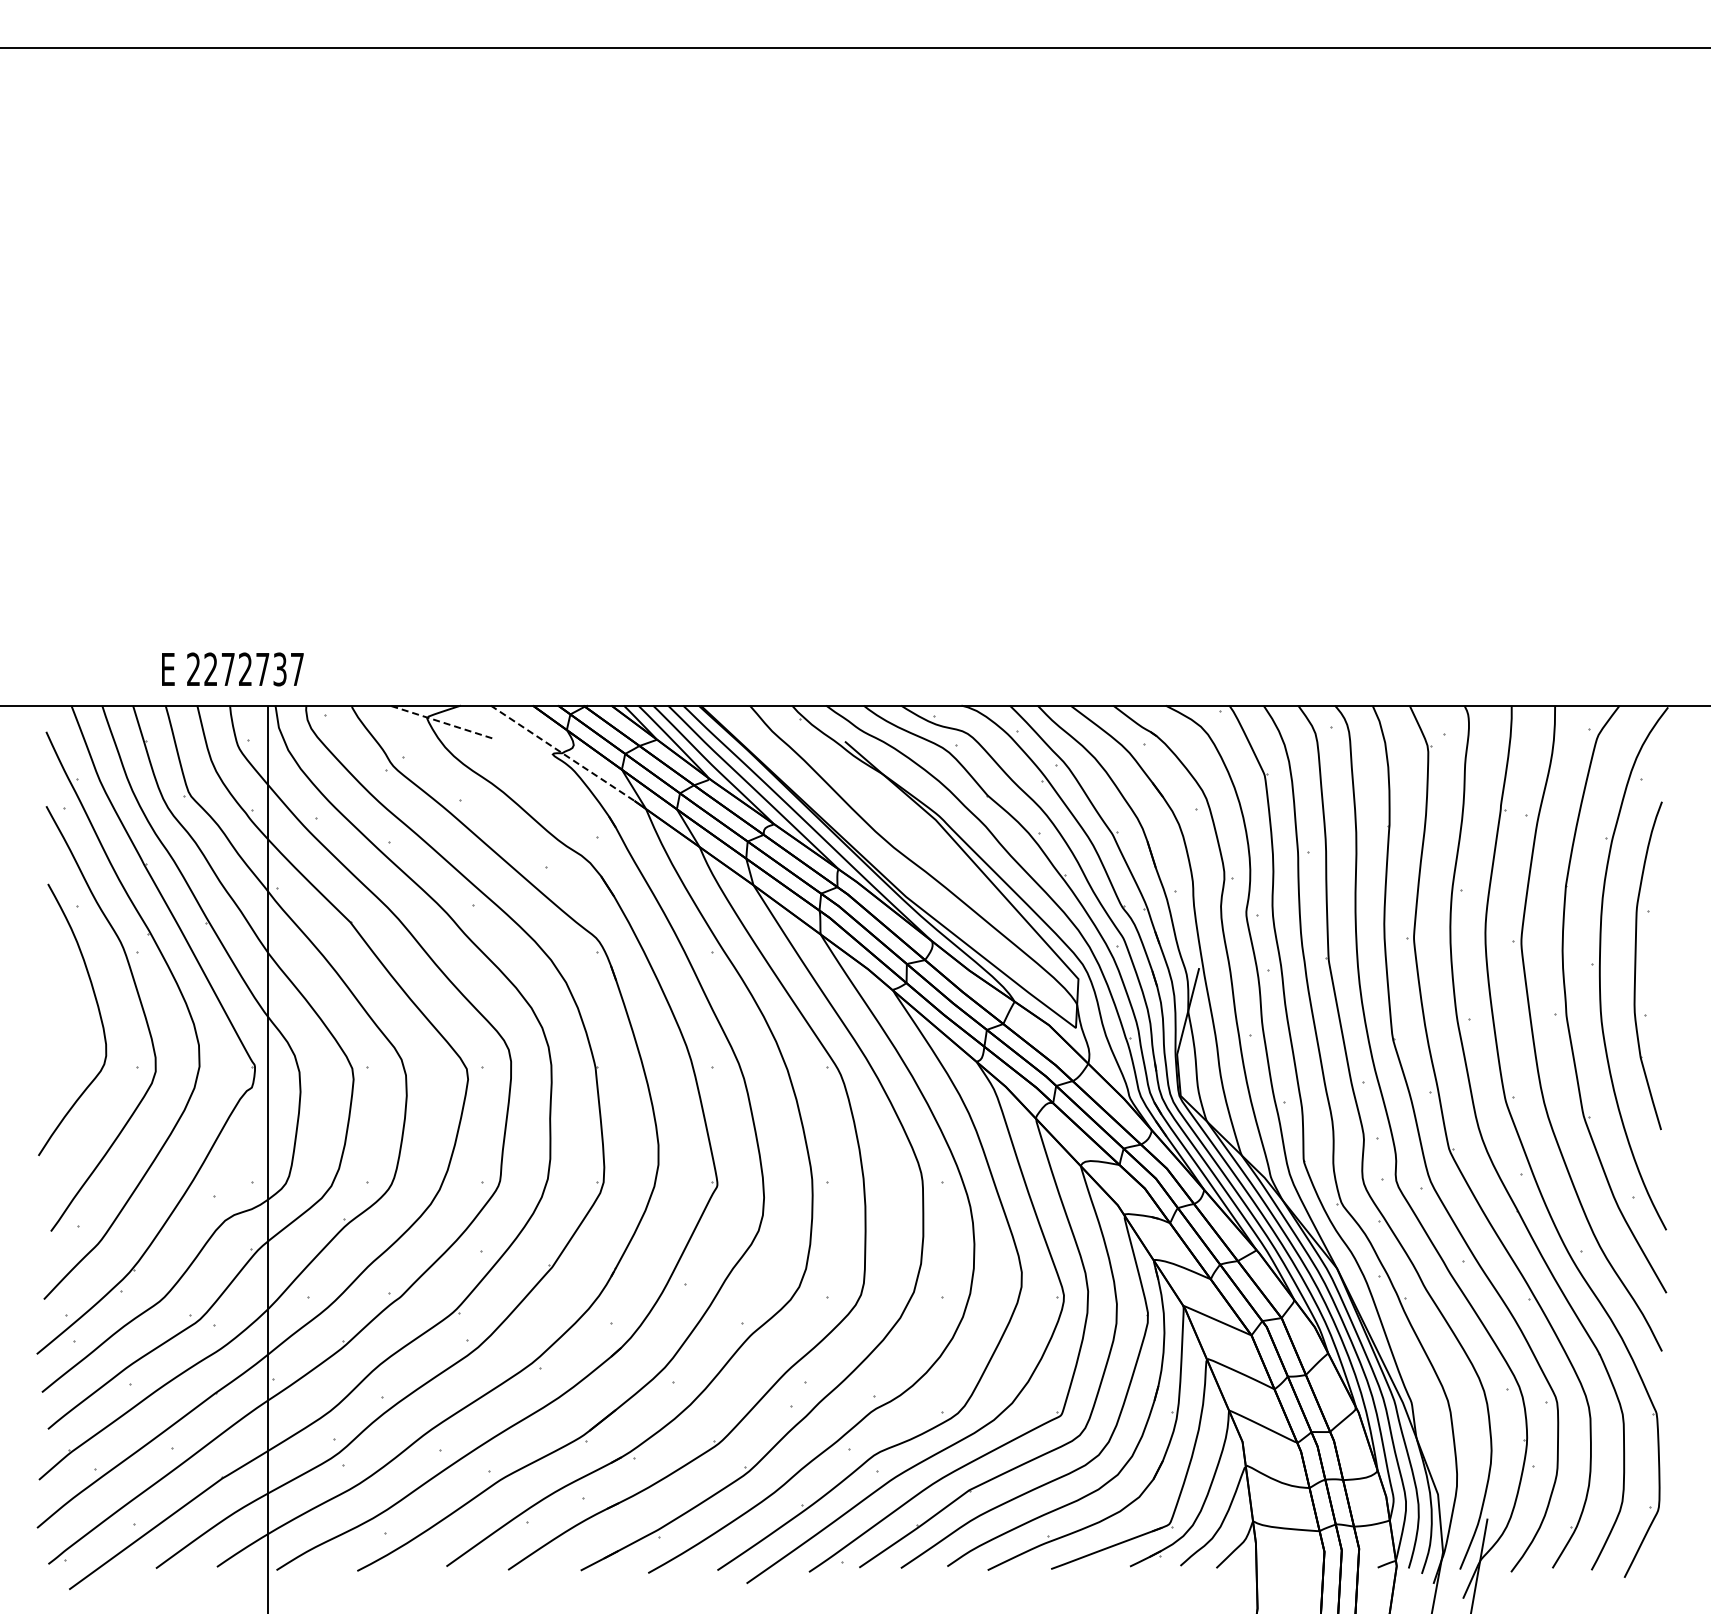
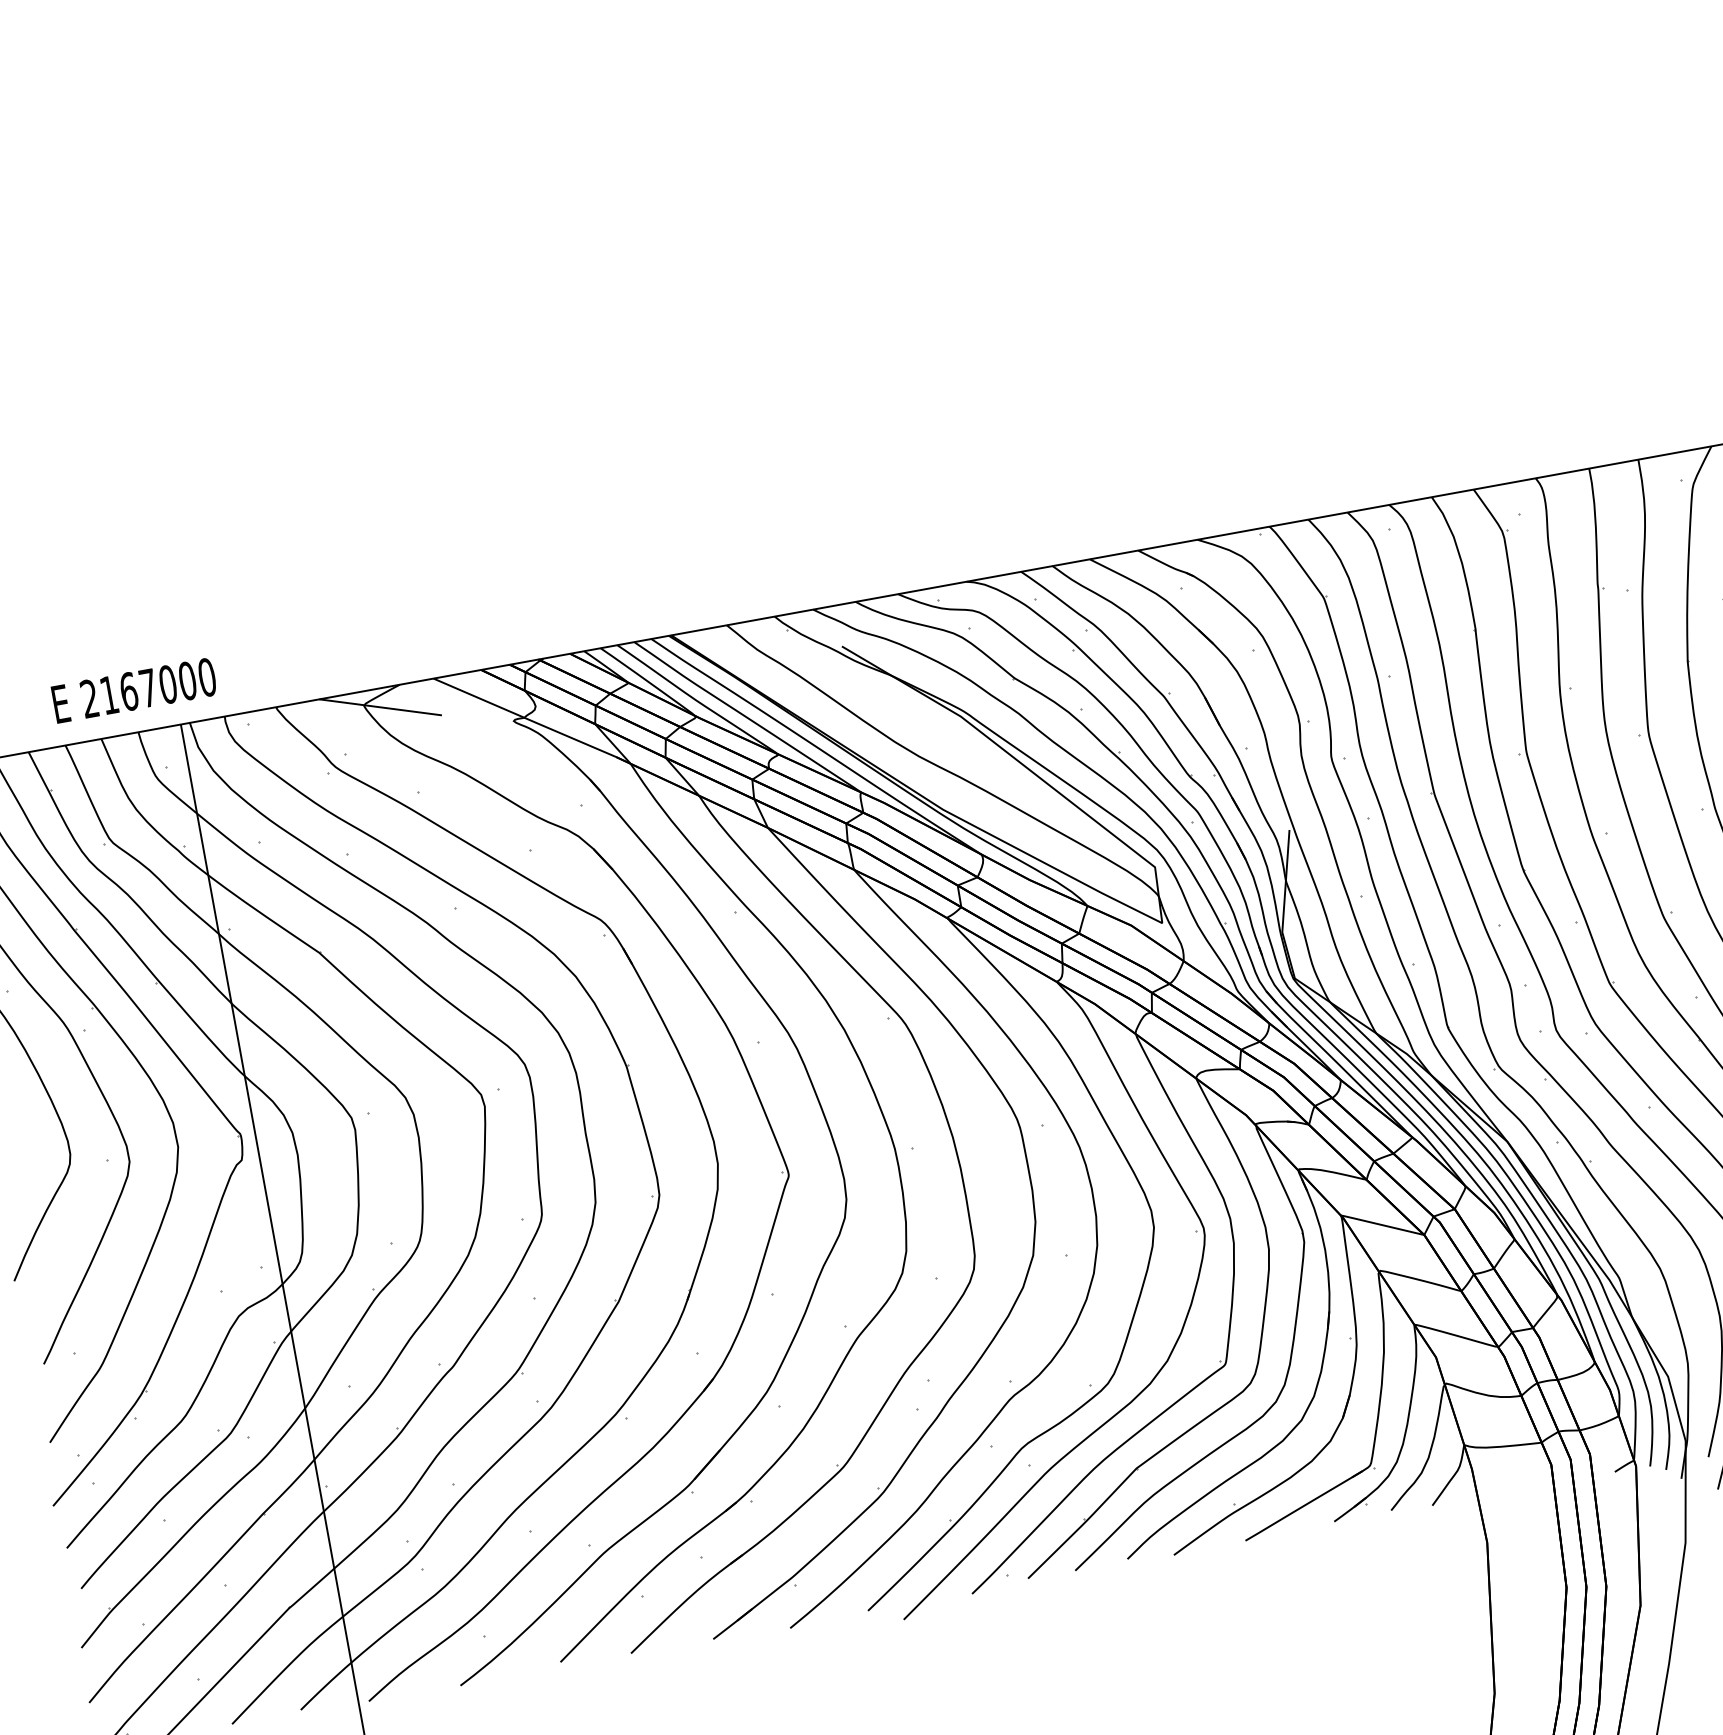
text: (254, 669) -> (158, 686), 2272737 -> 2167000
line: (441, 721) -> (381, 706), dashed -> solid
line: (562, 753) -> (524, 718), dashed -> solid

